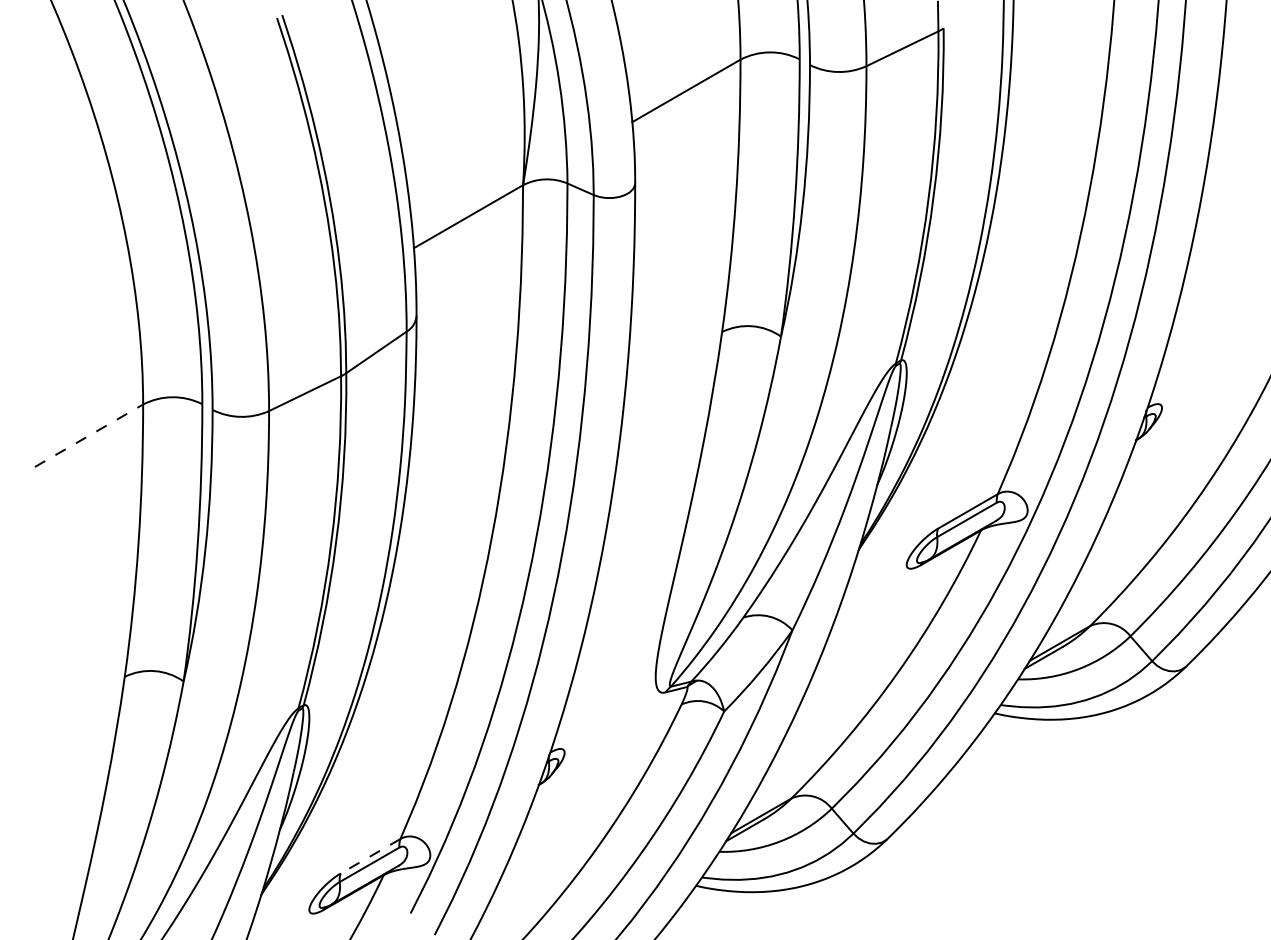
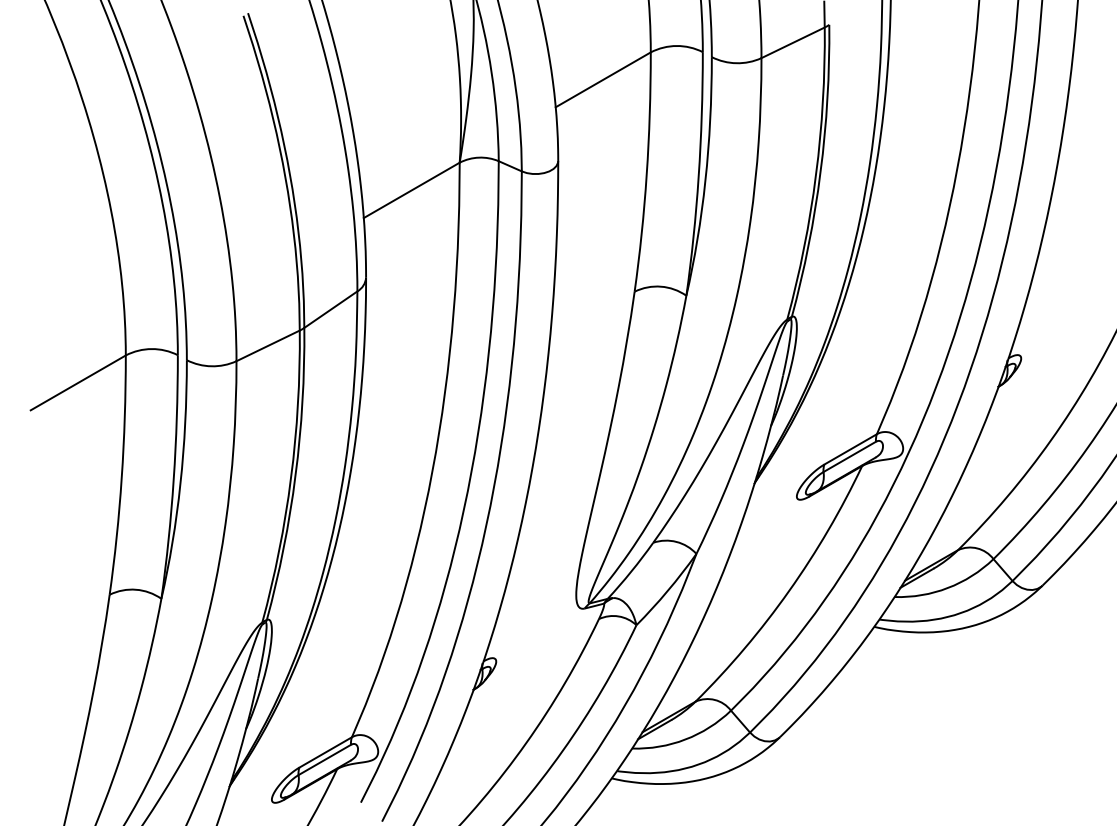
line: (89, 435) -> (78, 382), dashed -> solid
line: (370, 856) -> (325, 752), dashed -> solid

